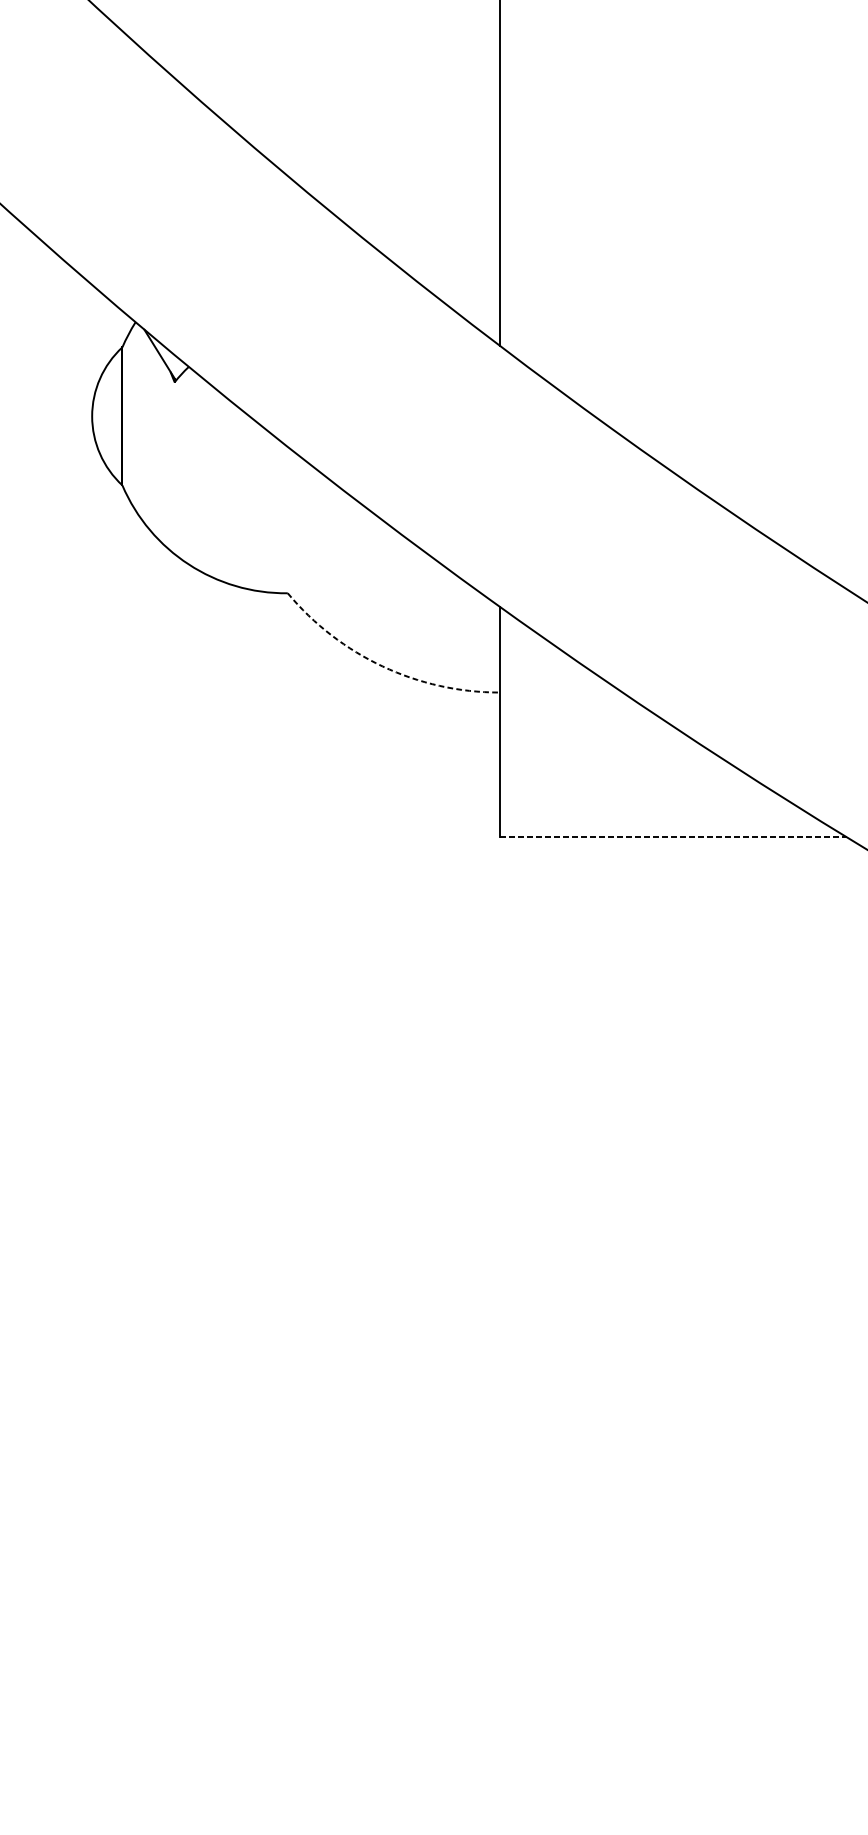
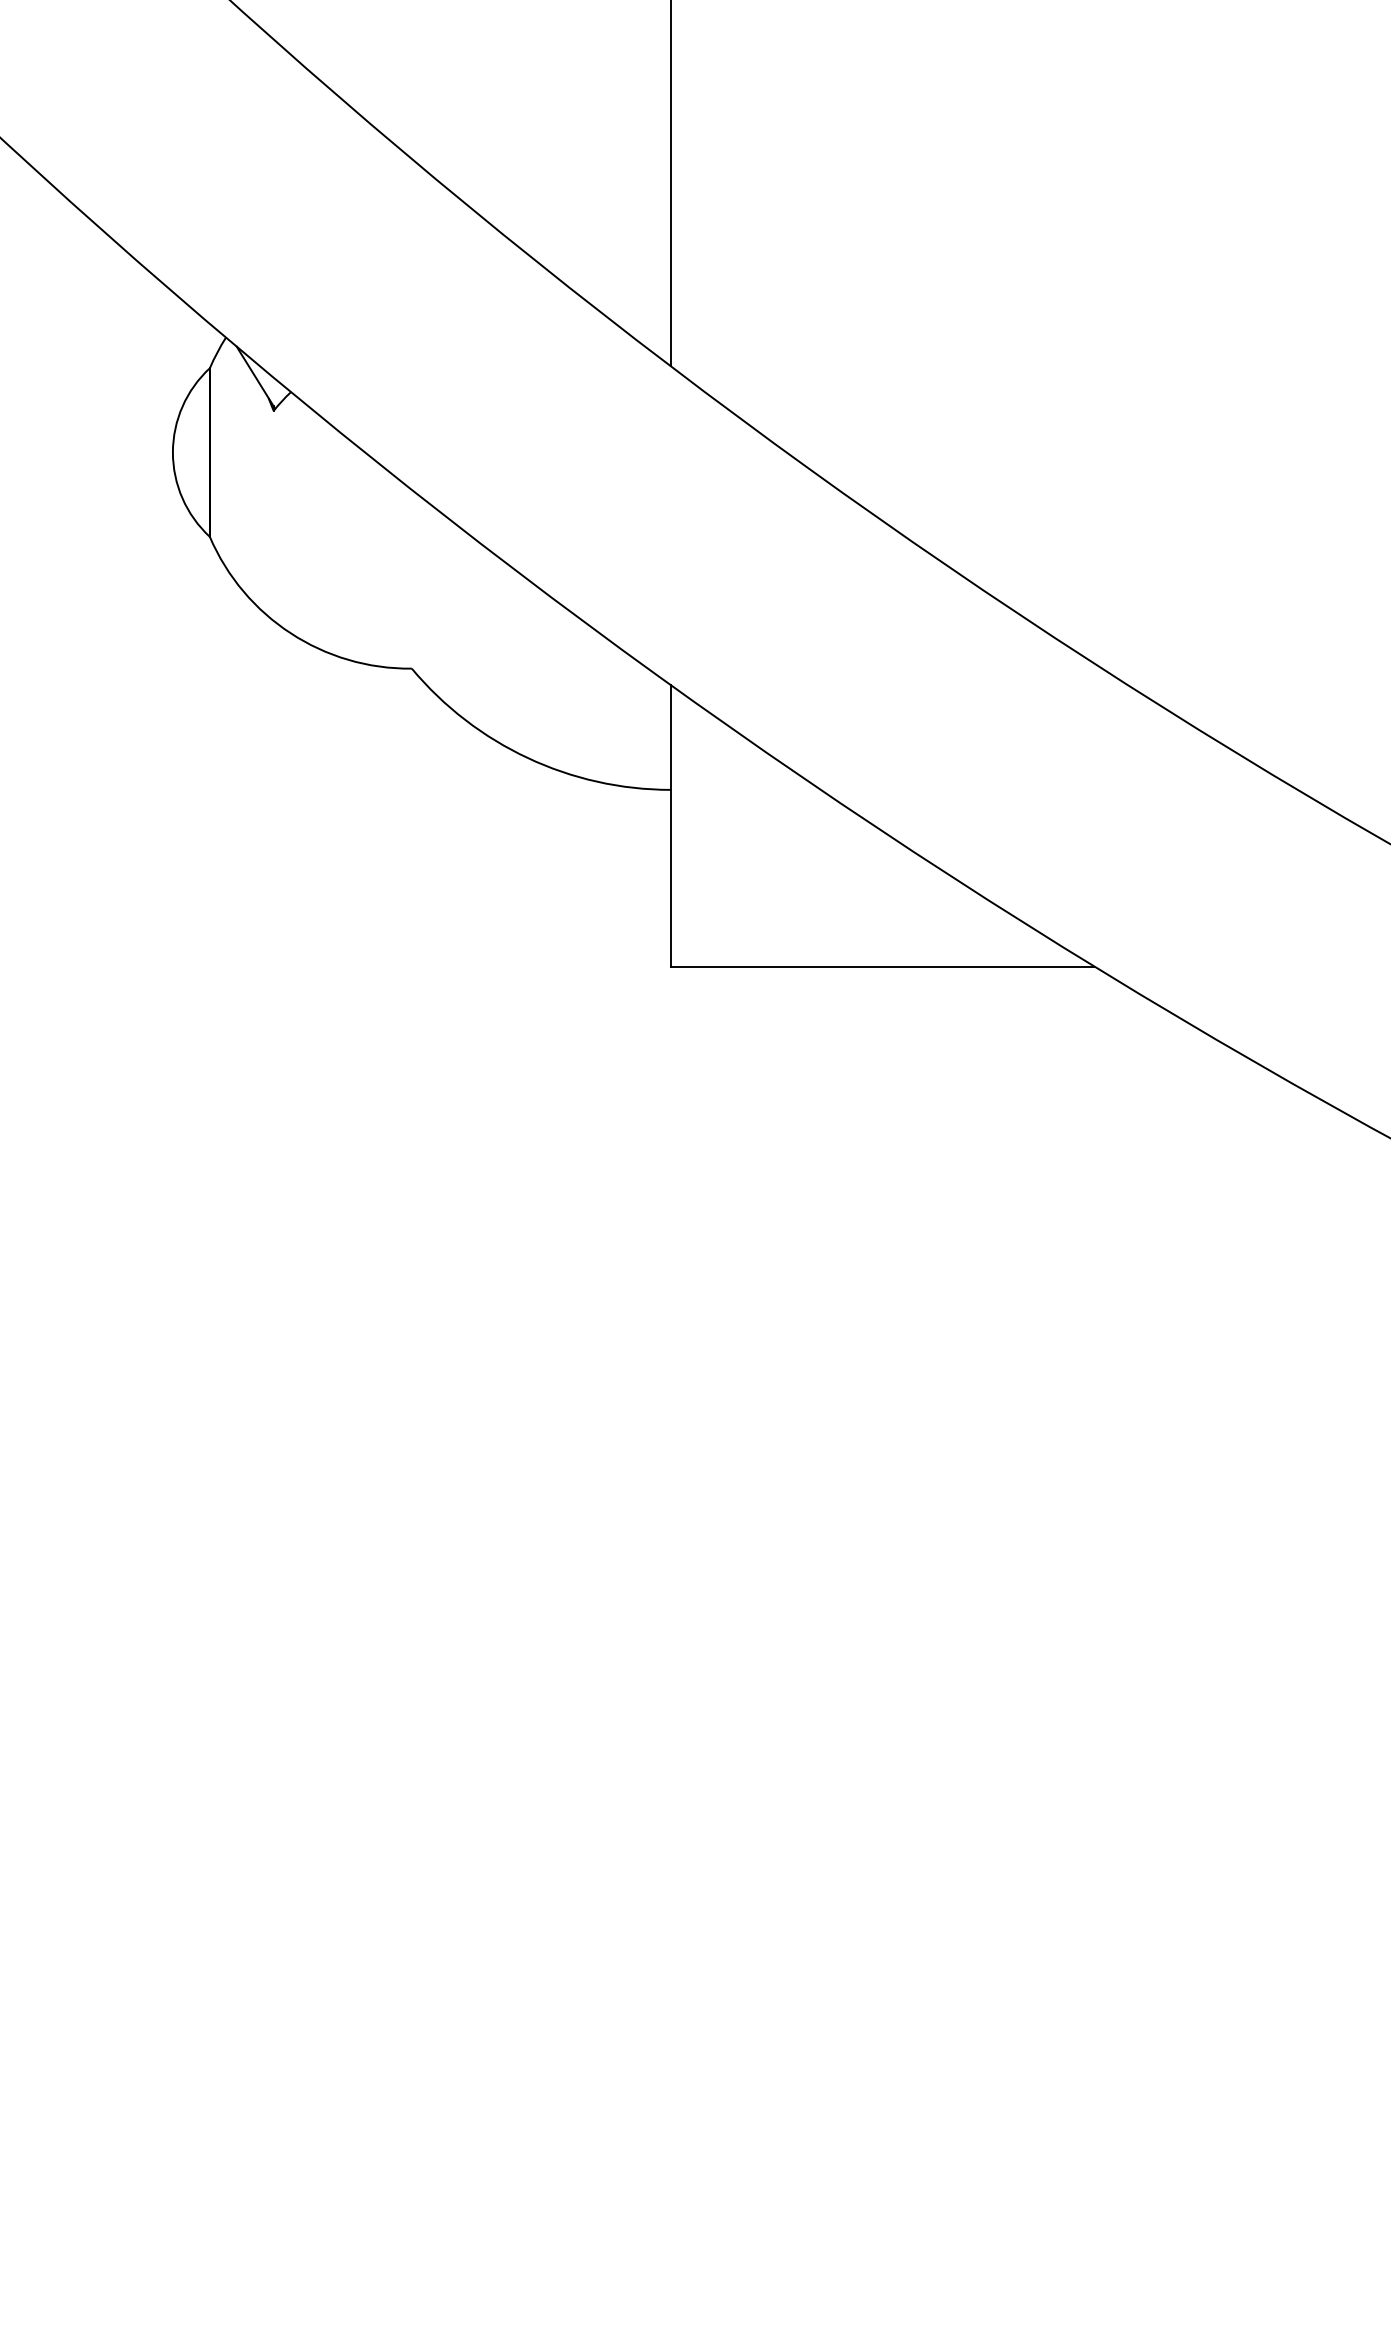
arc: (382, 666) -> (527, 758), dashed -> solid
line: (673, 837) -> (882, 966), dashed -> solid

